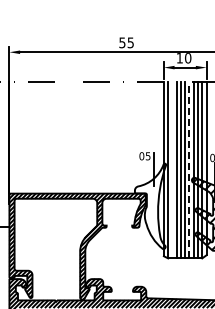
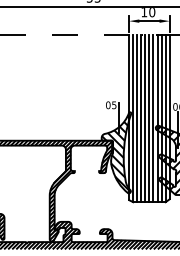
line: (172, 169) -> (137, 117), added
line: (189, 169) -> (153, 117), dashed -> solid
hatch: (150, 207) -> (116, 153), added

